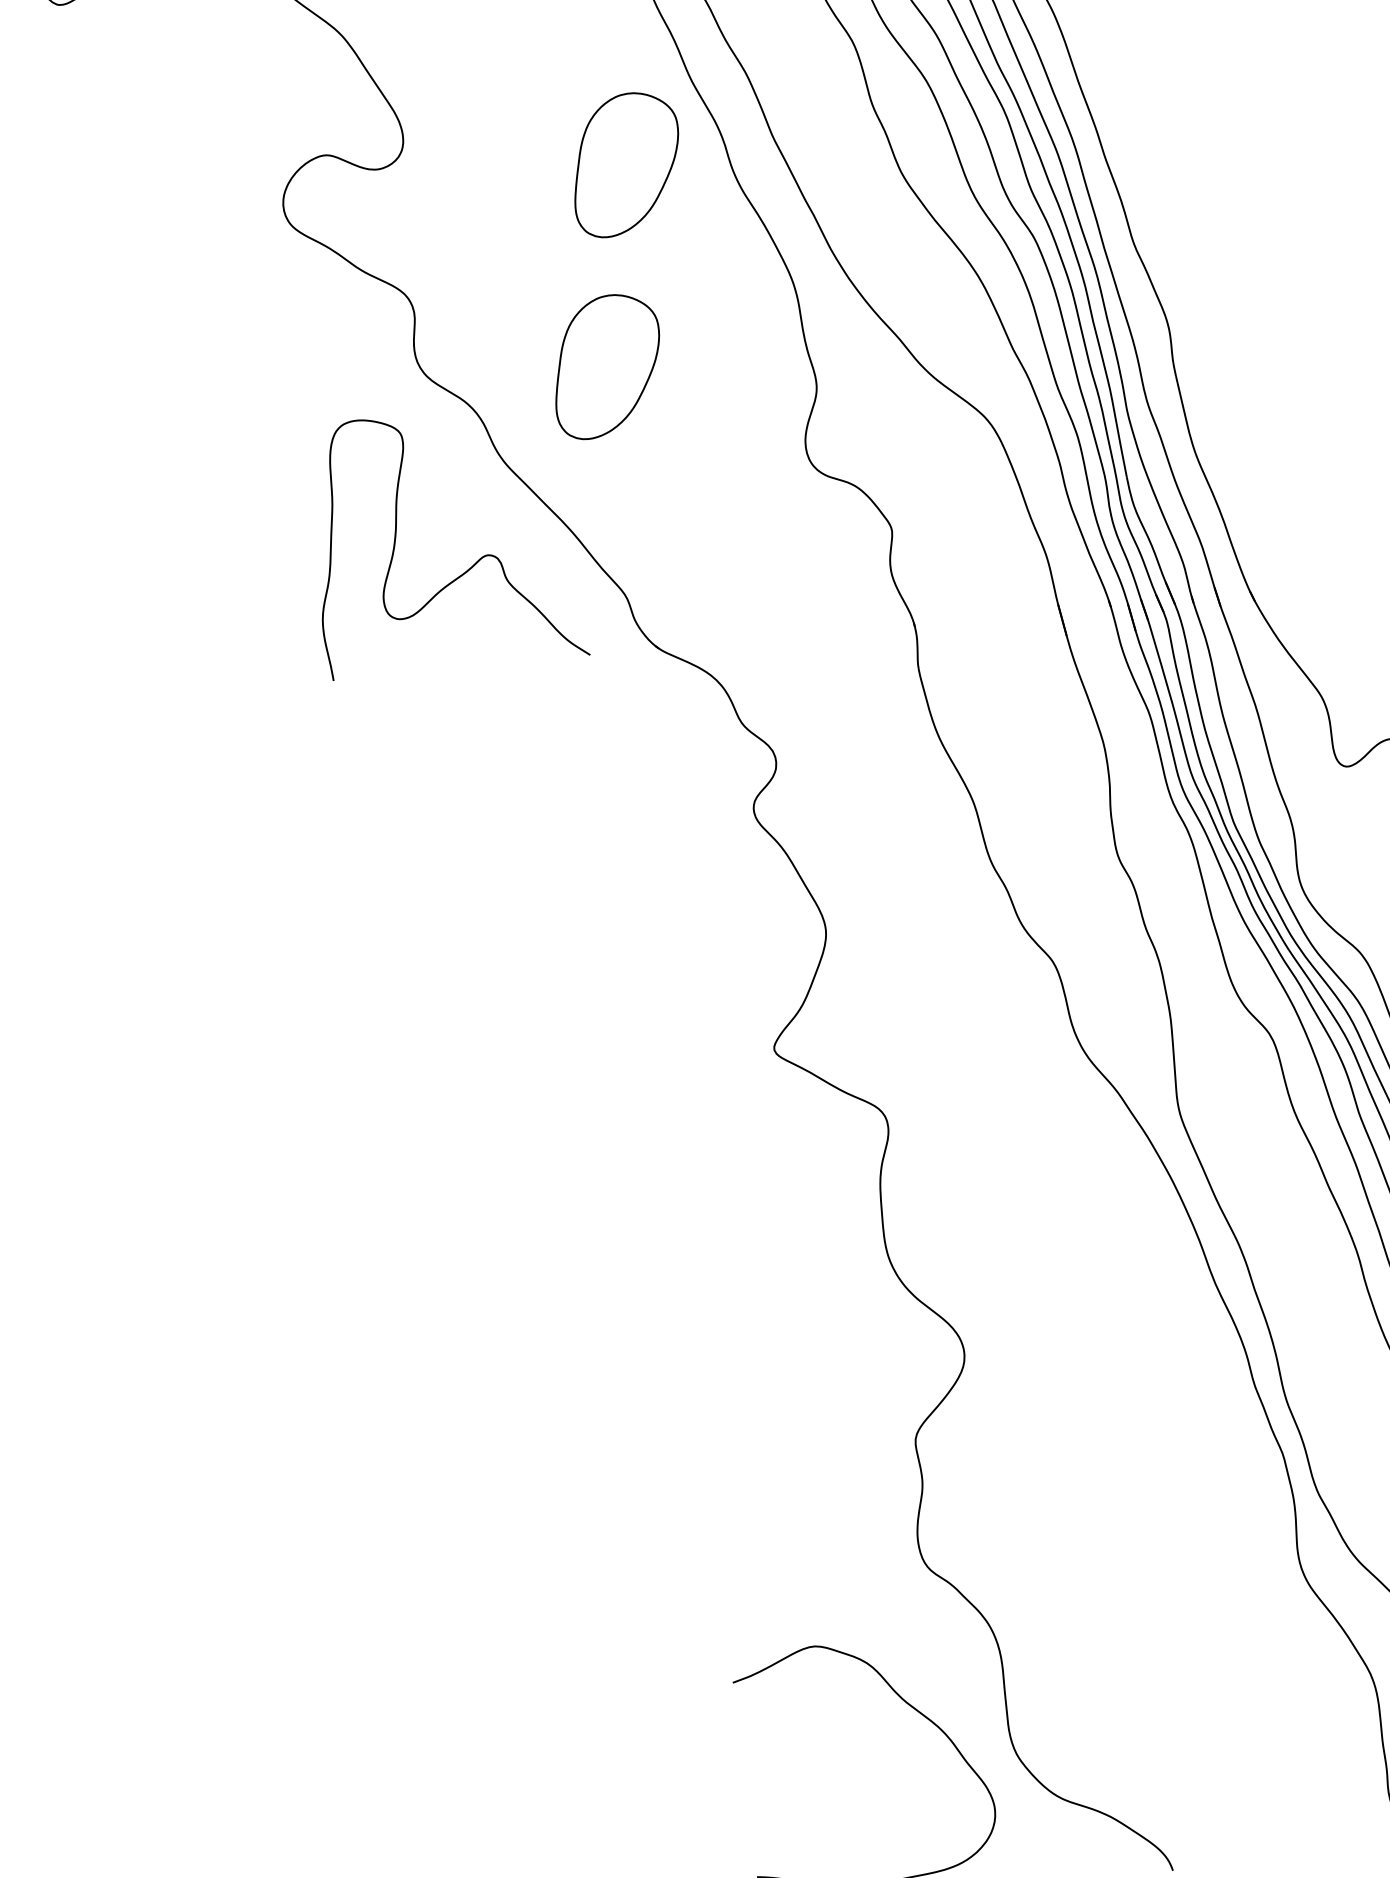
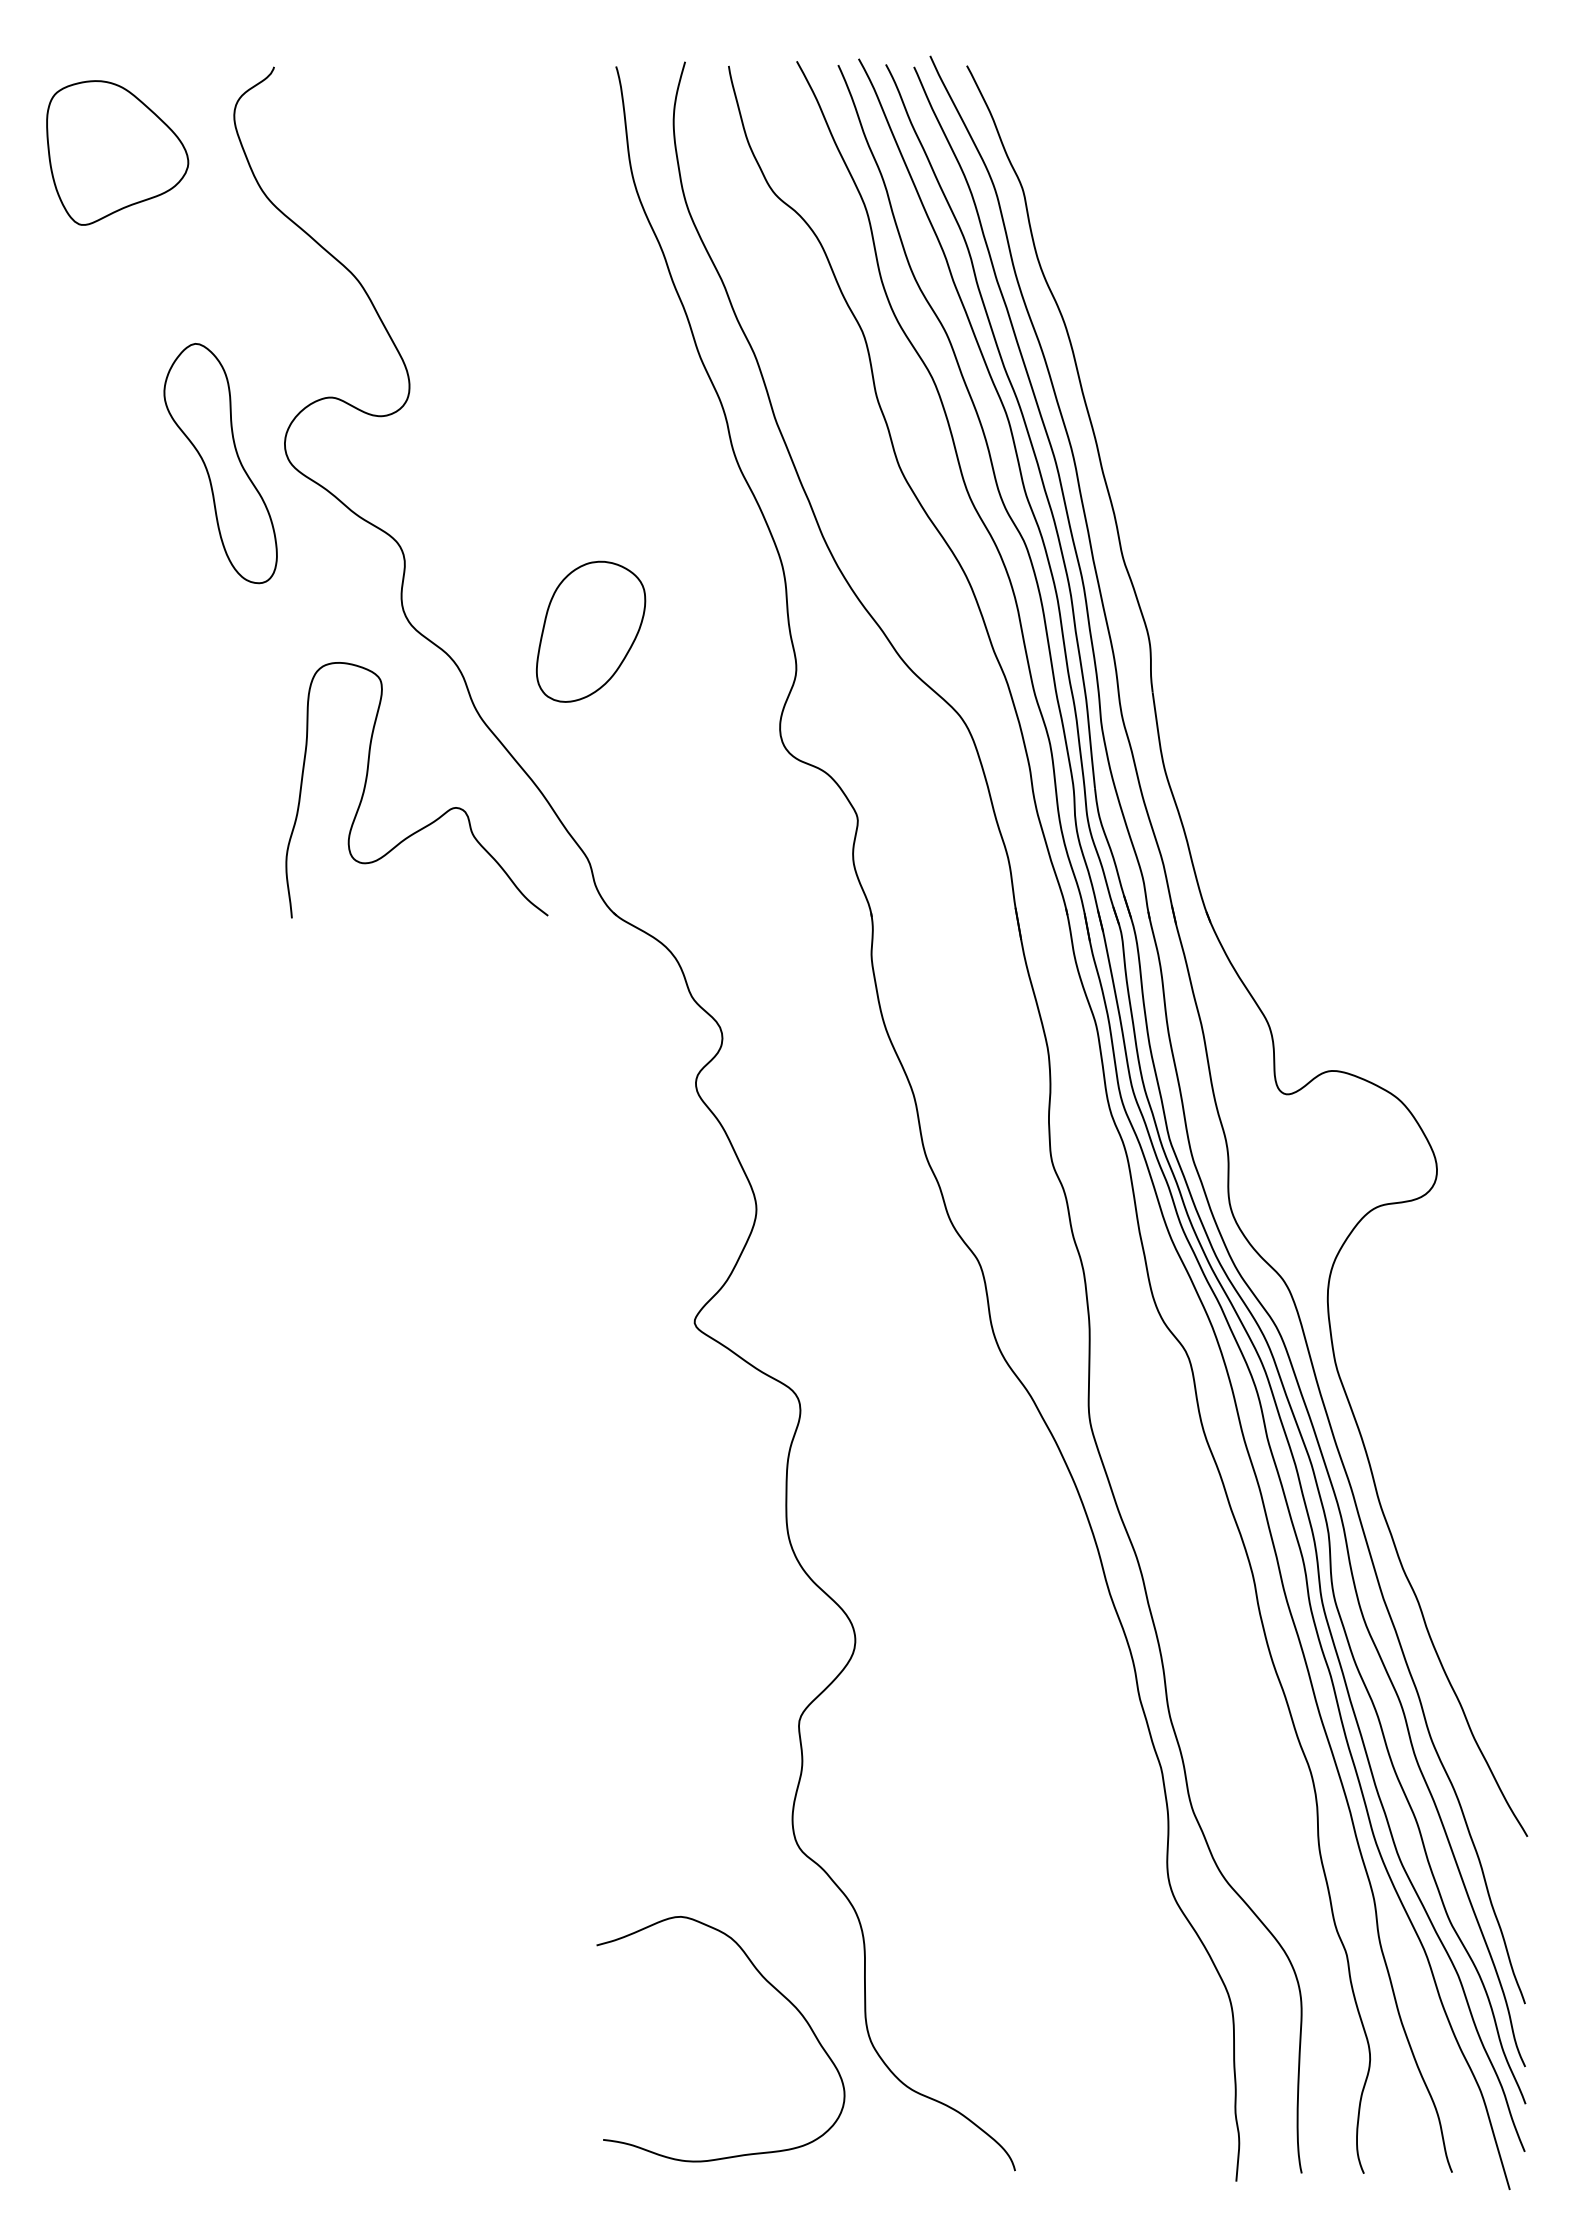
part: (626, 164) -> (628, 433), removed
part: (220, 231) -> (220, 463), added

